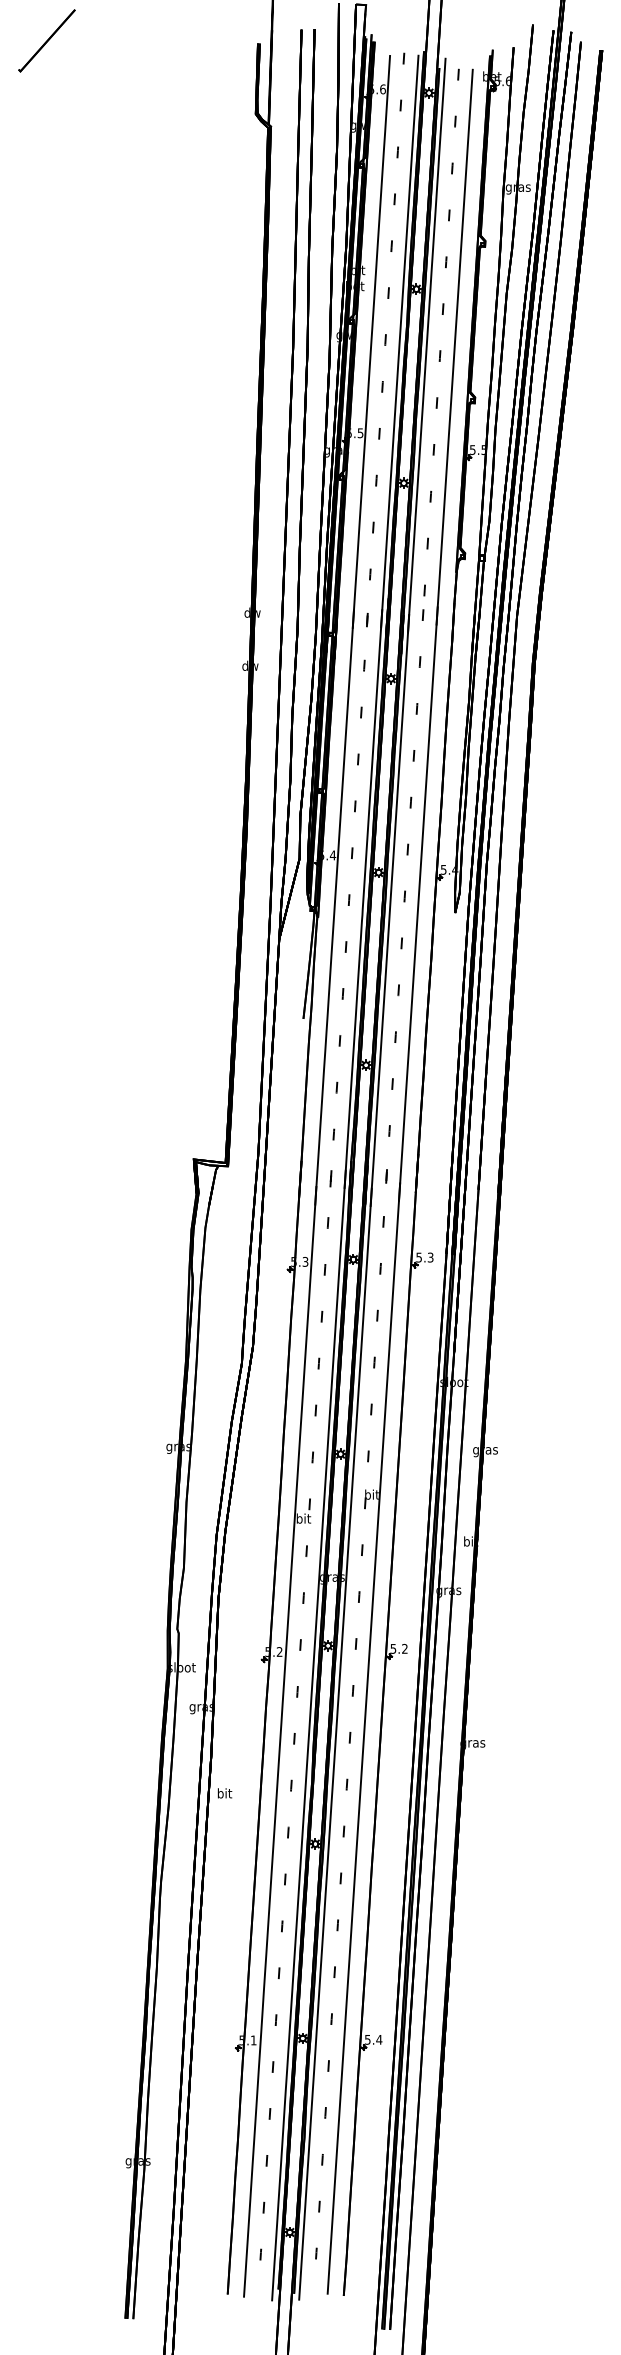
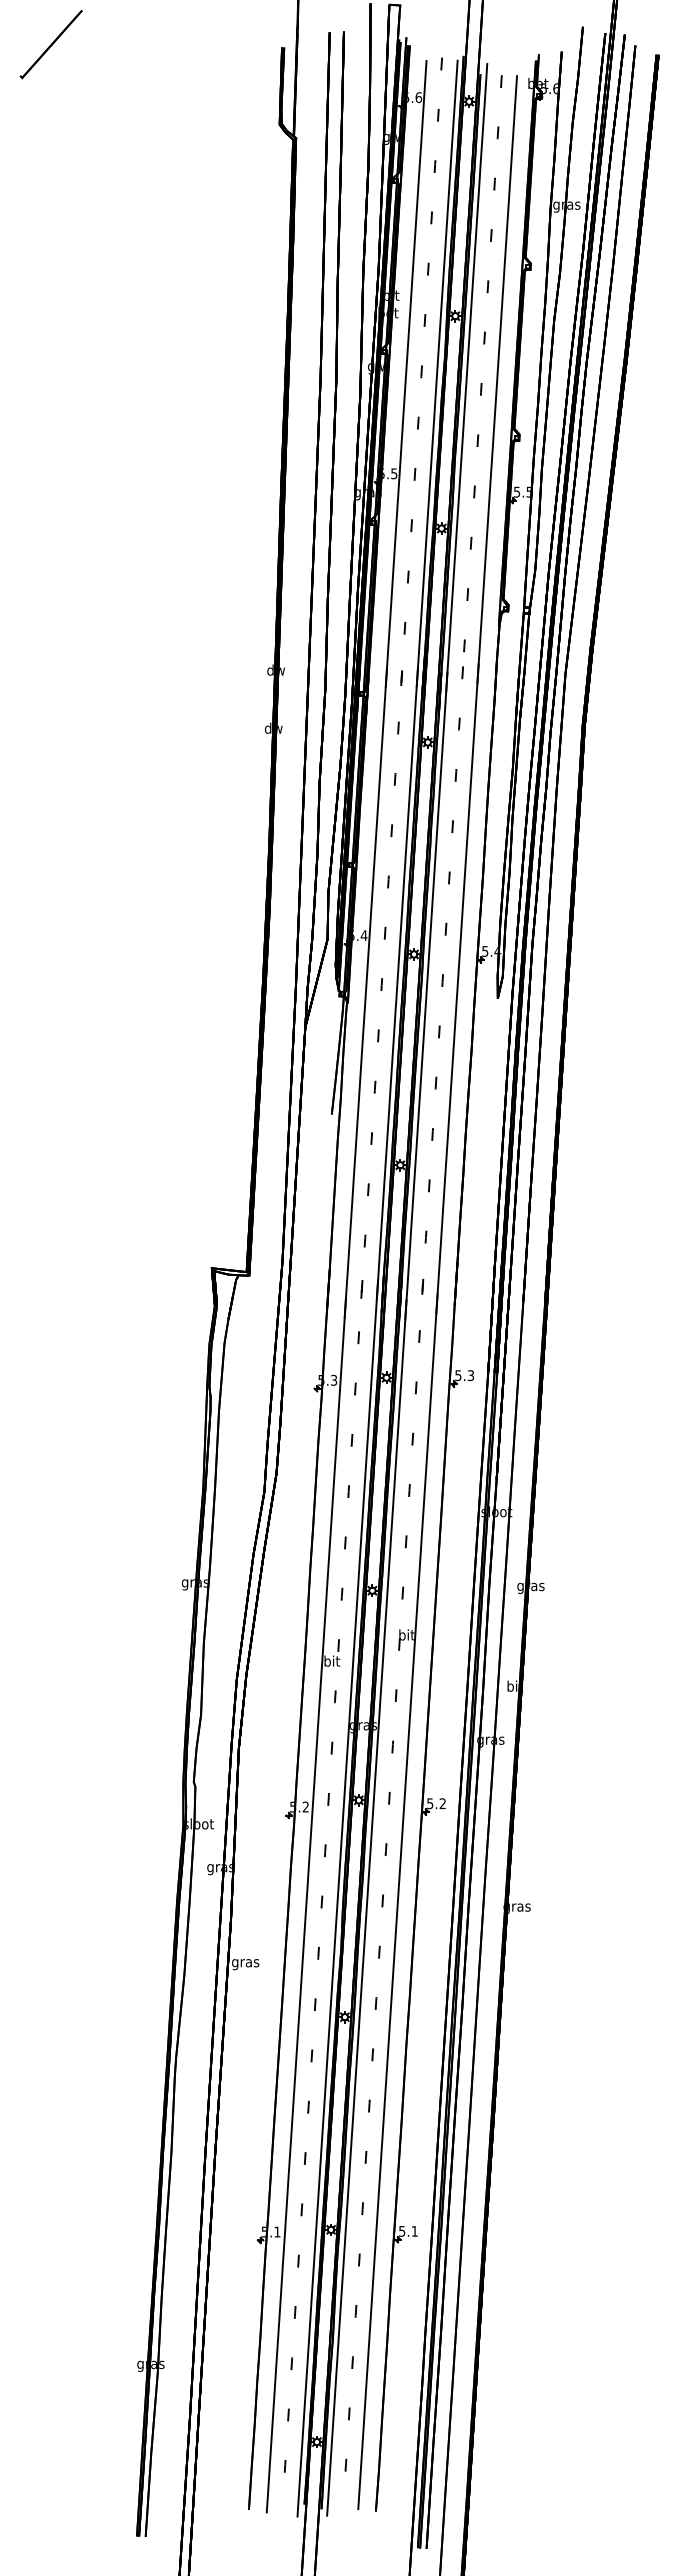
text: (224, 1794) -> (245, 1963), bit -> gras
text: (379, 2039) -> (414, 2231), 5.4 -> 5.1

